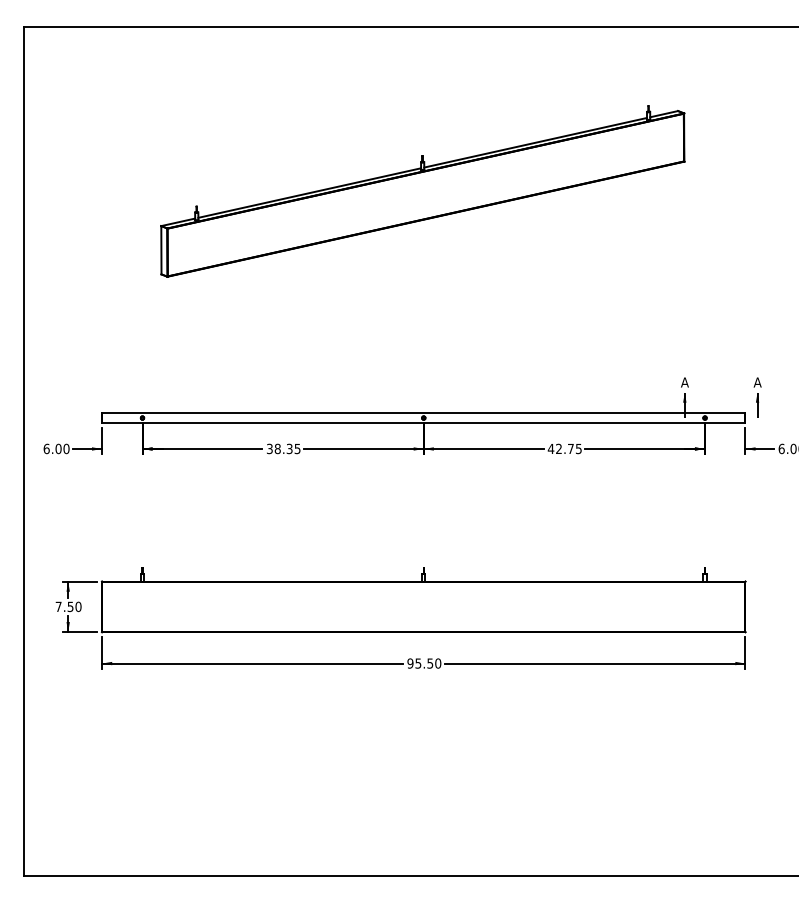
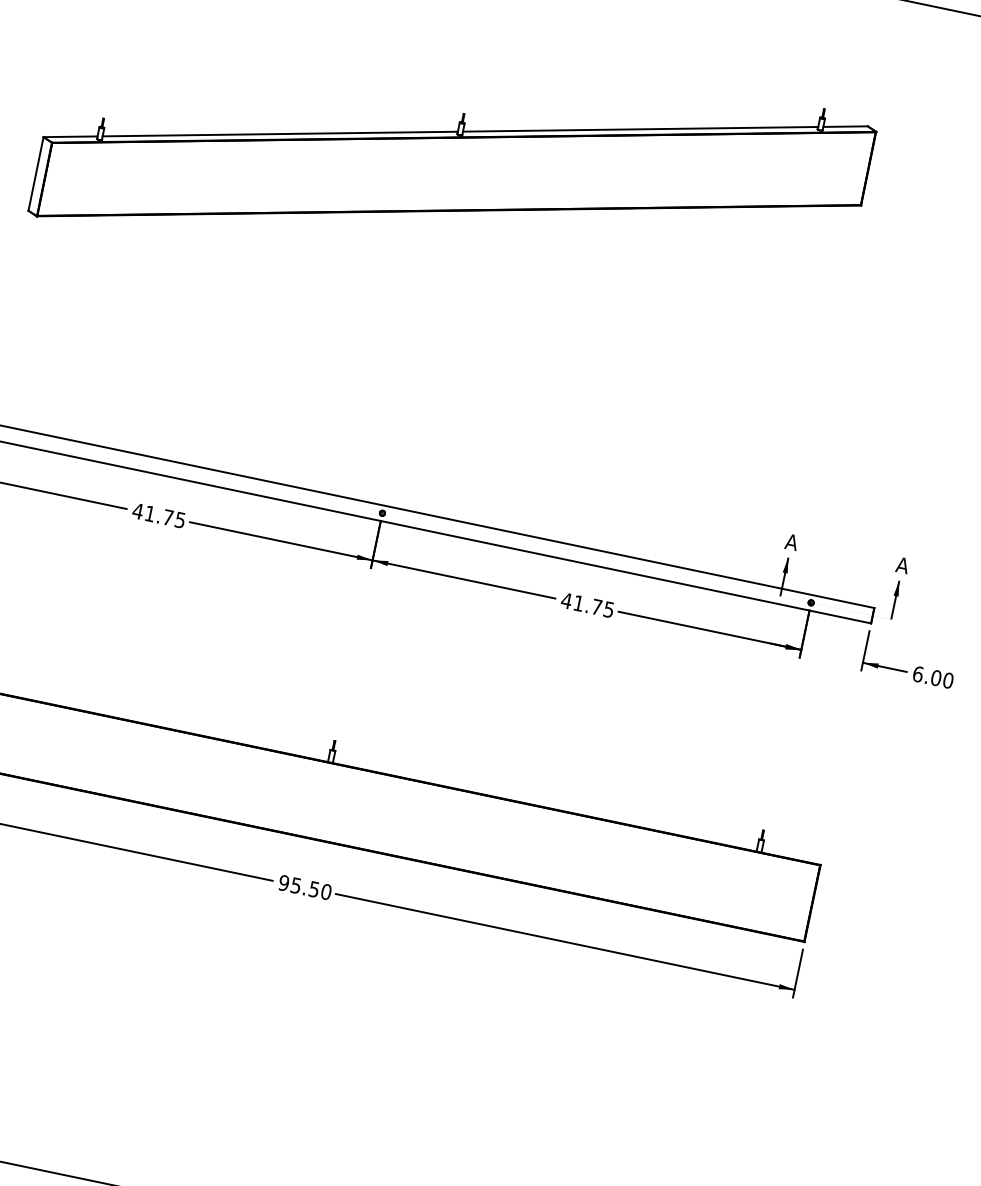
text: (279, 448) -> (152, 513), 38.35 -> 41.75
text: (558, 448) -> (578, 602), 42.75 -> 41.75

